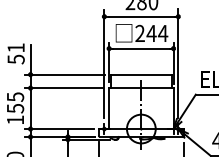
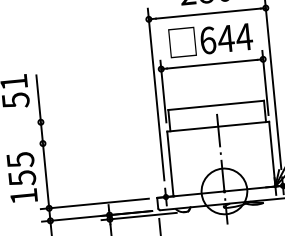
text: (139, 33) -> (206, 40), 244 -> 644
line: (65, 74) -> (96, 116), removed
line: (64, 88) -> (96, 138), removed

